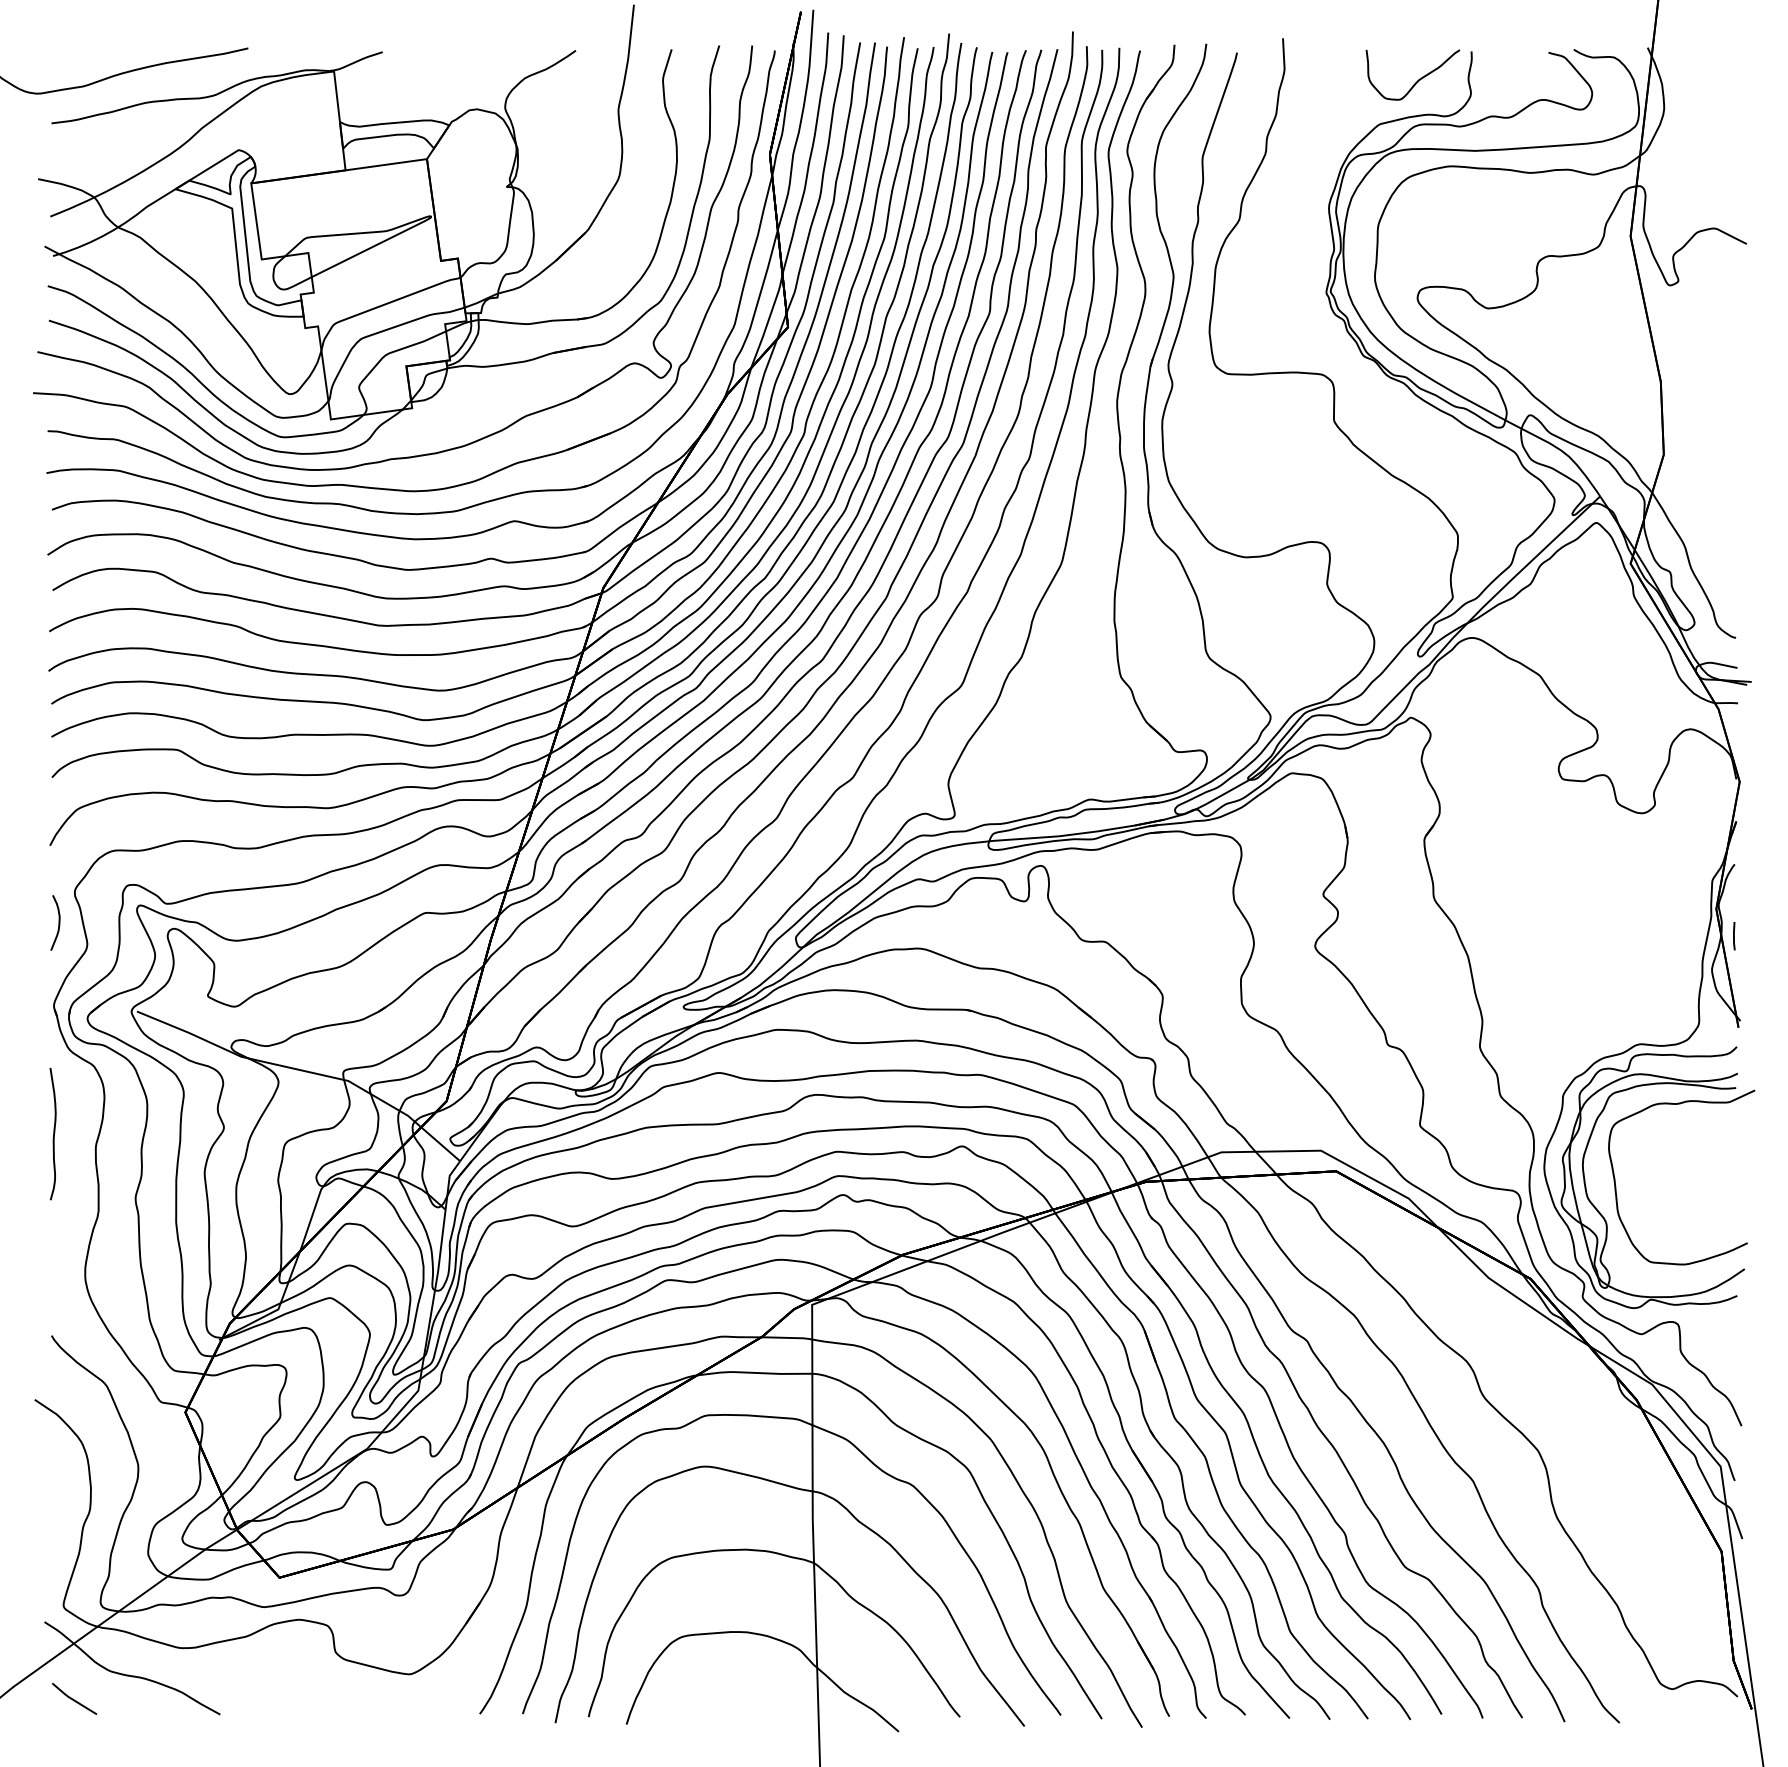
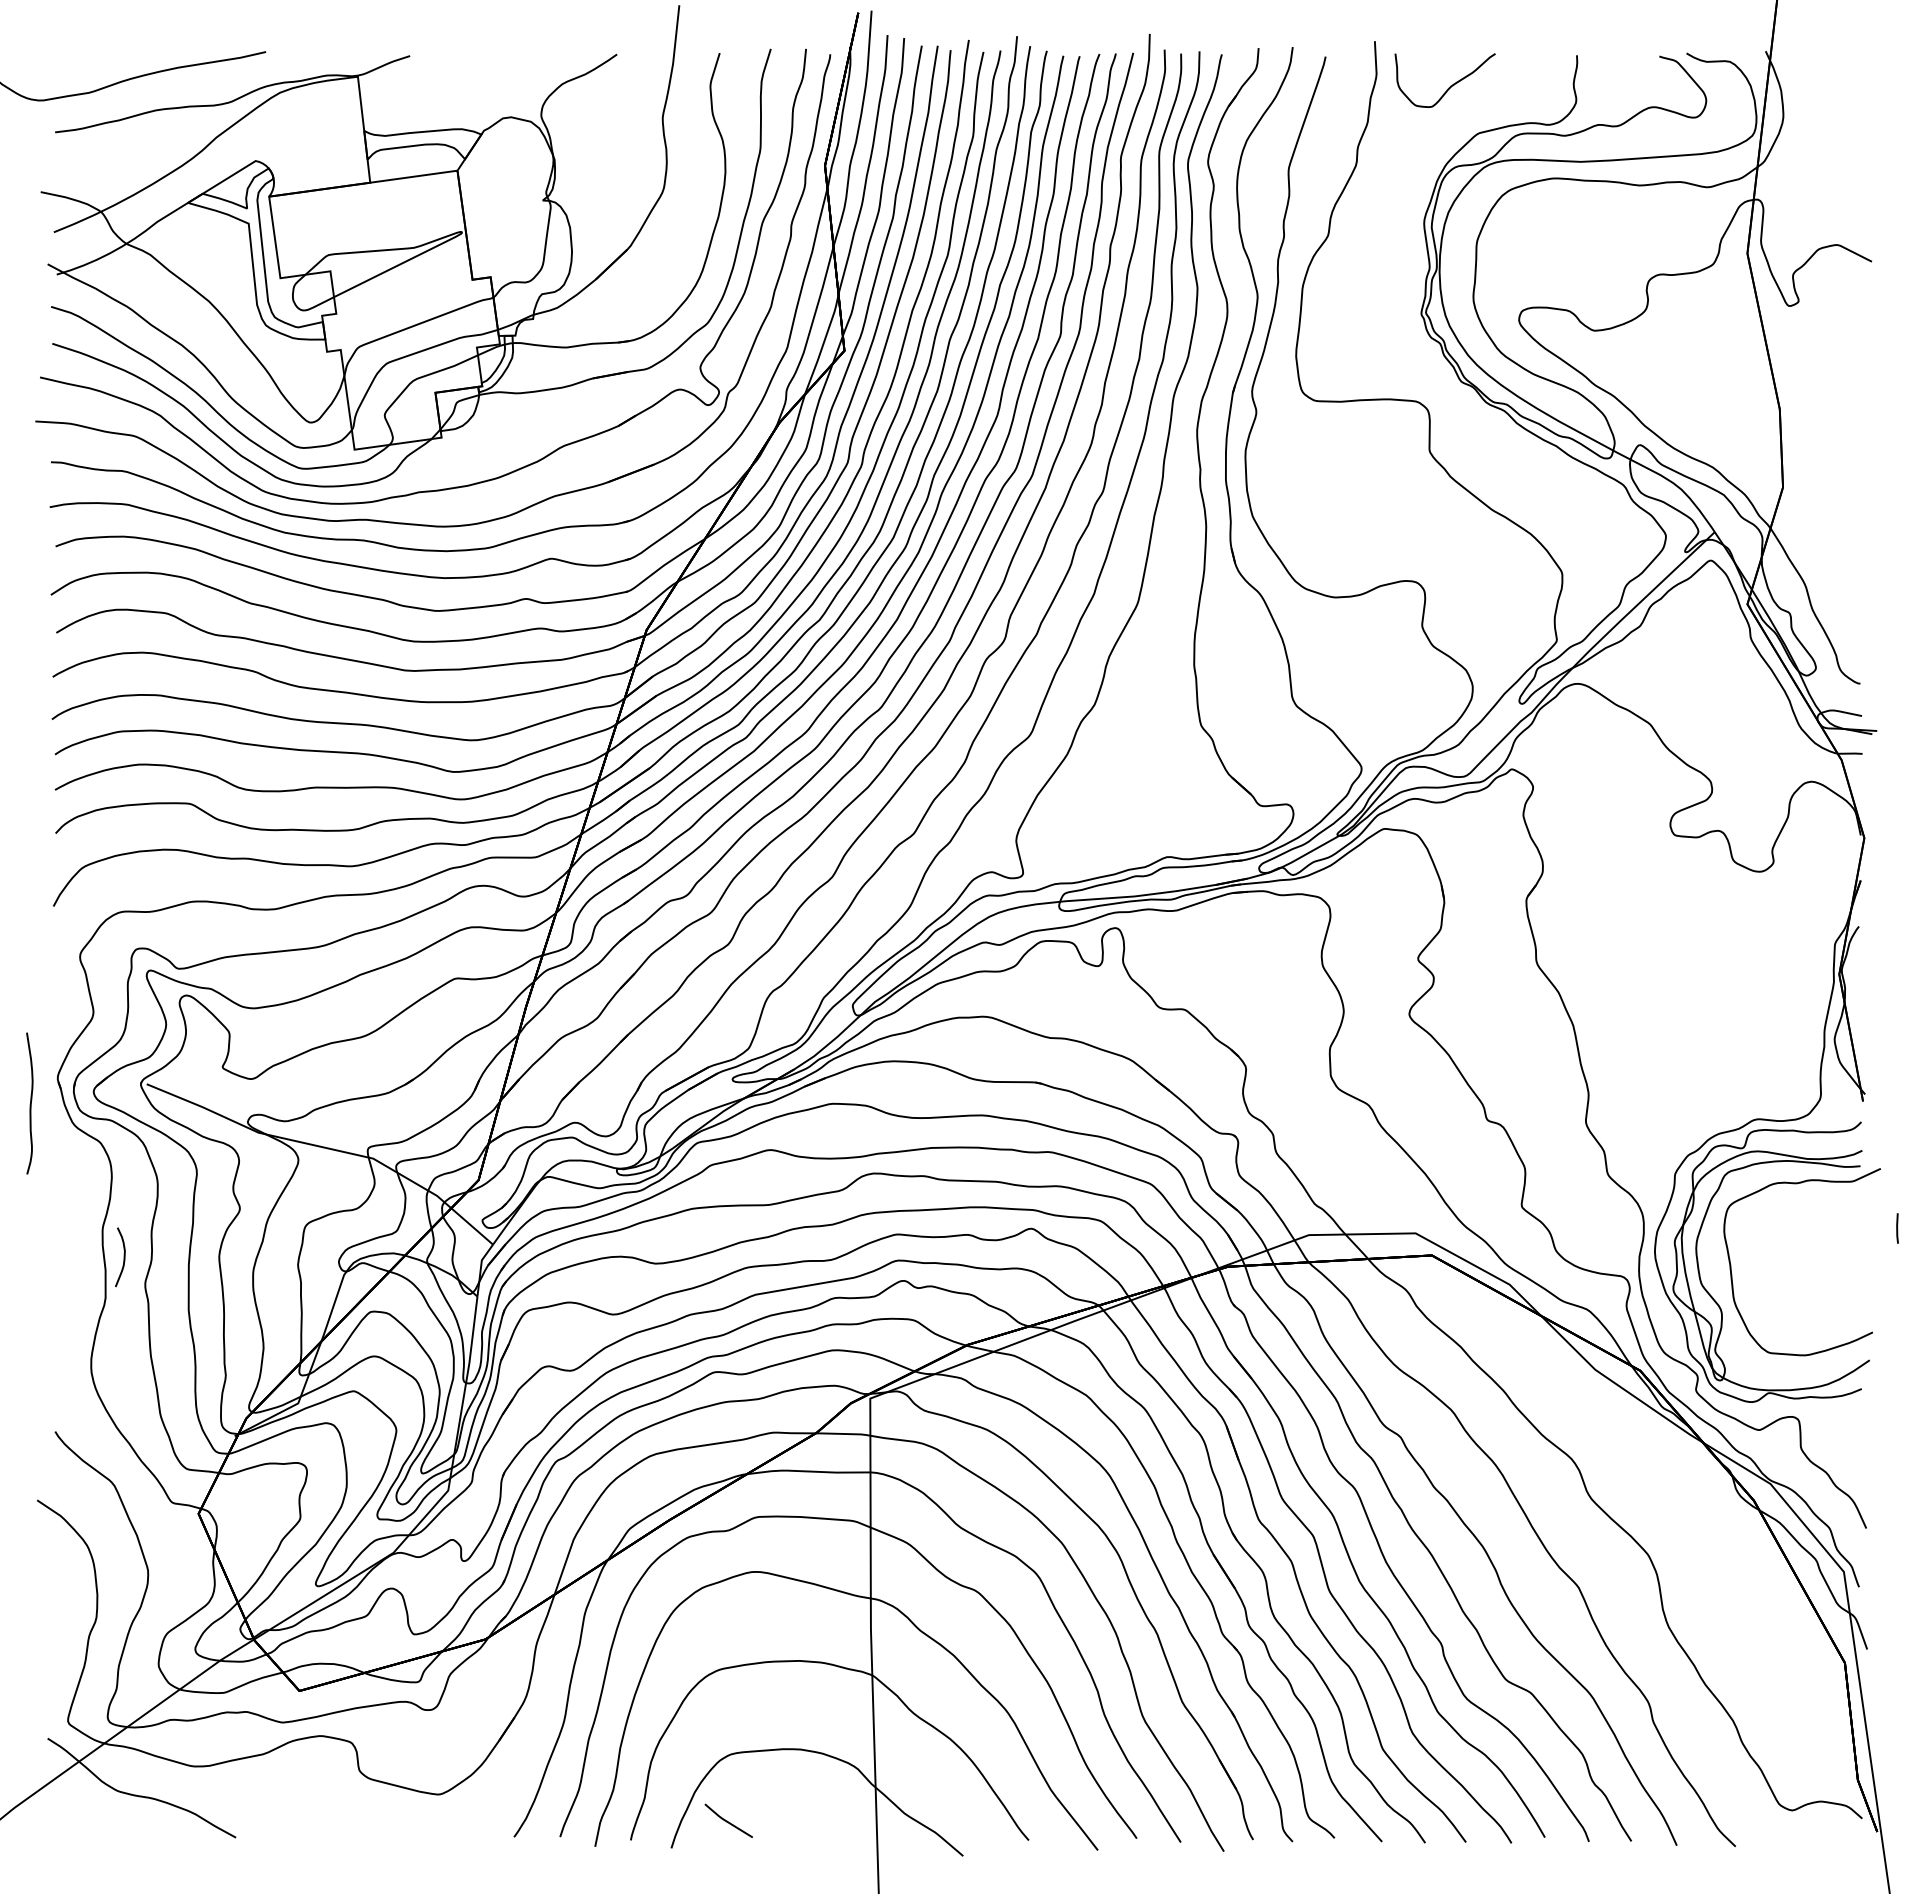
curve: (1417, 79) -> (1450, 85), moved
curve: (58, 923) -> (123, 1257), moved
line: (1734, 936) -> (1897, 1228), moved
curve: (53, 1134) -> (30, 1103), moved
line: (73, 1698) -> (727, 1820), moved

